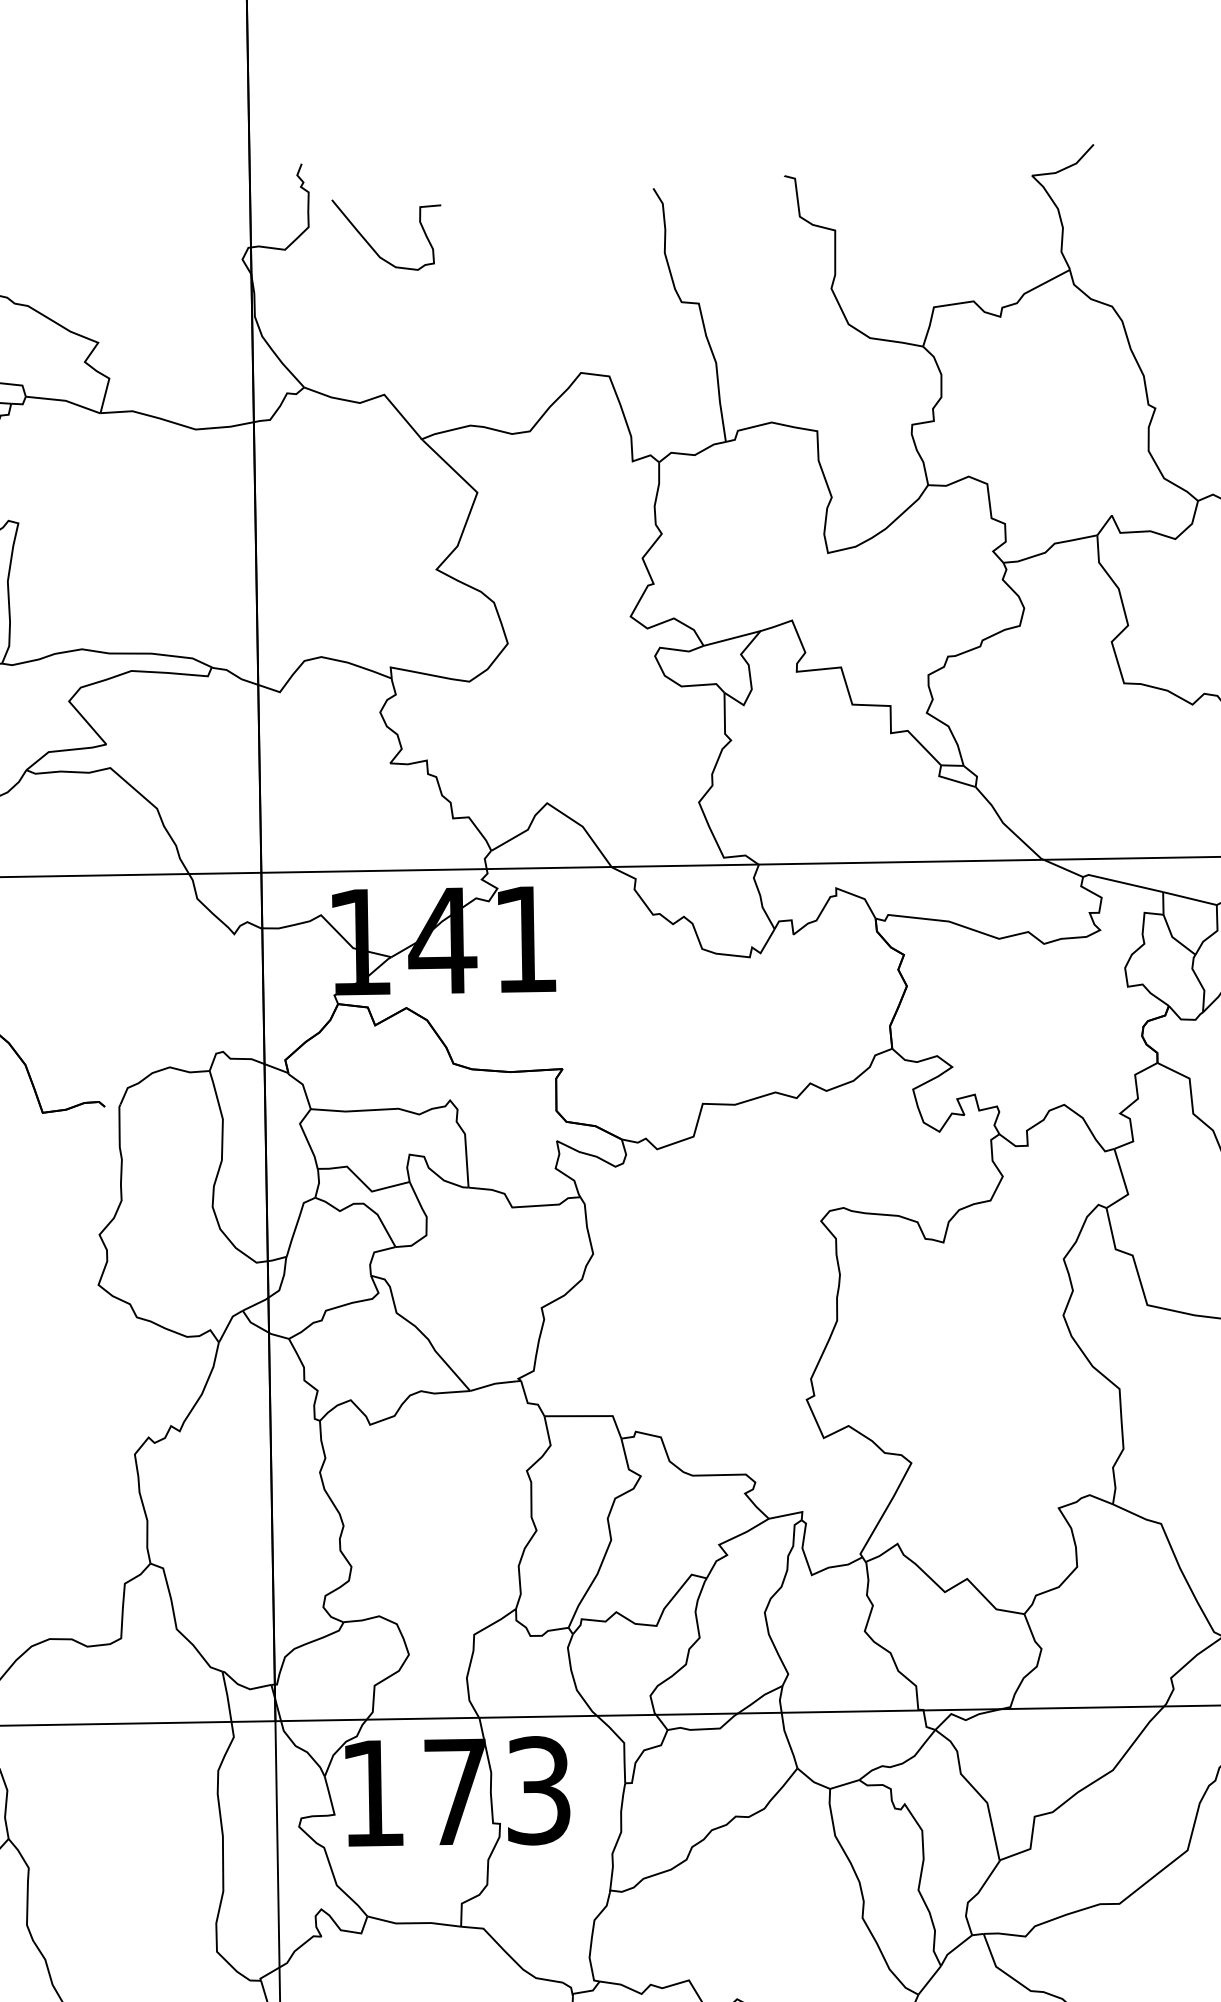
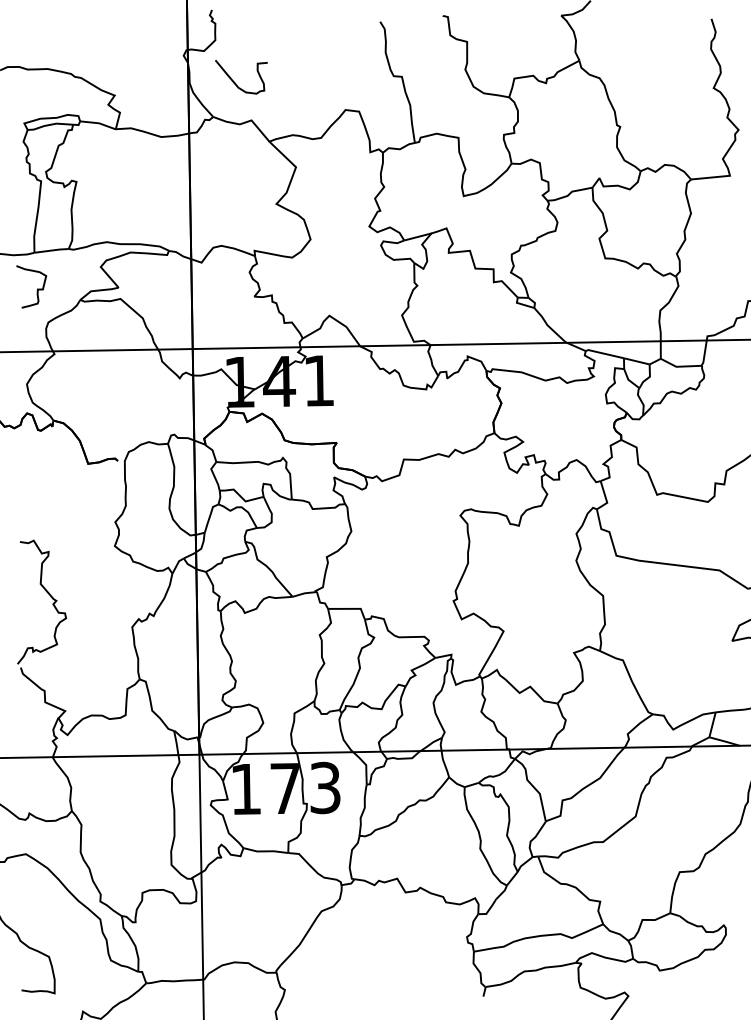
curve: (373, 246) -> (235, 82), moved

